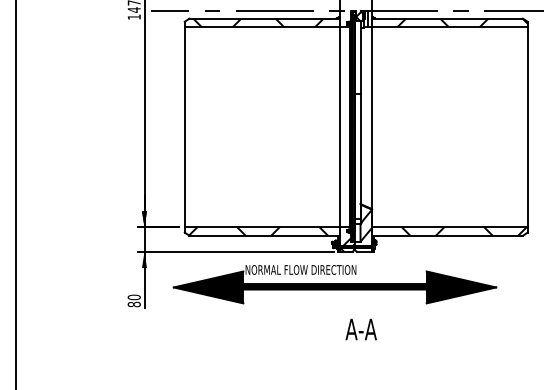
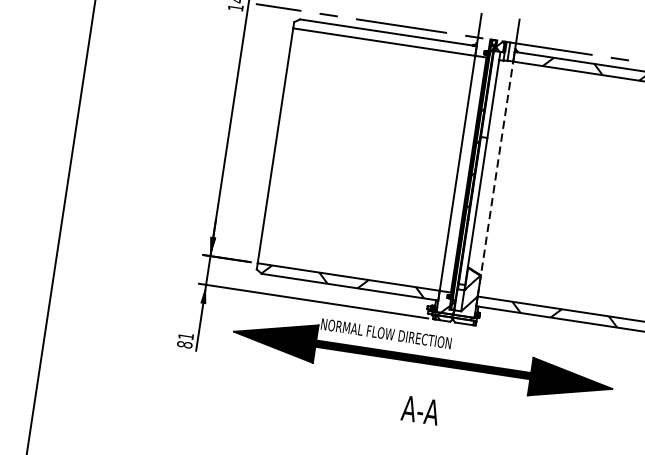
hatch: (258, 22) -> (380, 36), removed
line: (372, 126) -> (495, 178), solid -> dashed
text: (133, 297) -> (185, 336), 80 -> 81
text: (360, 329) -> (419, 410), moved

